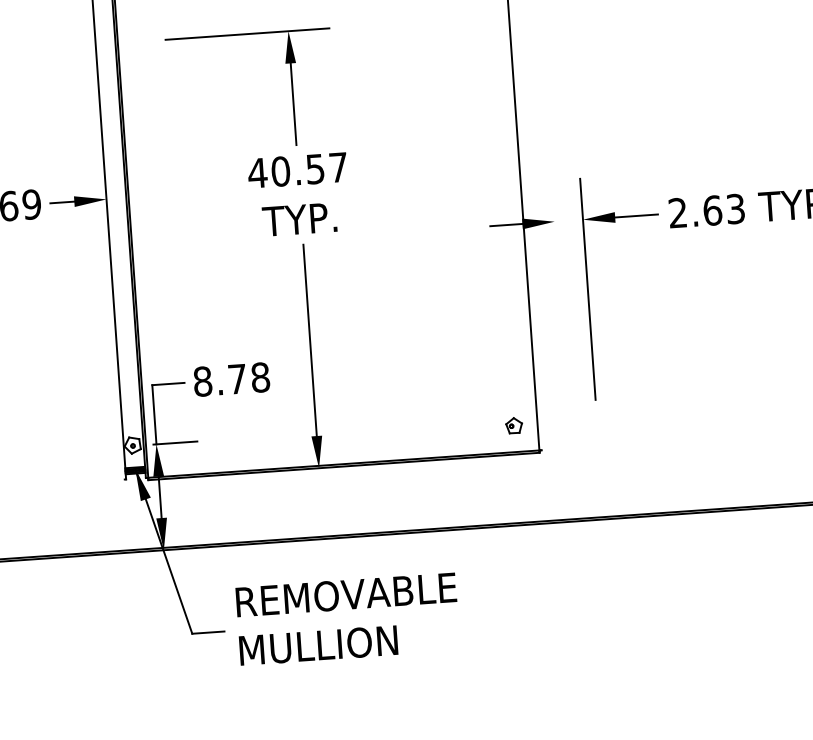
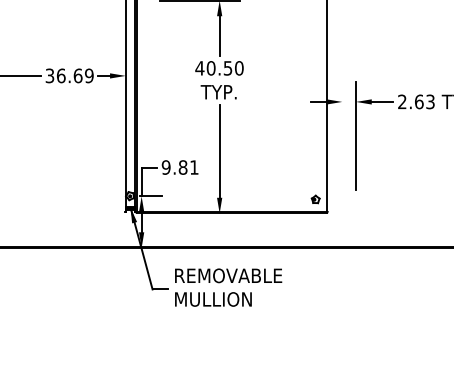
text: (338, 167) -> (239, 68), 40.57 -> 40.50
text: (230, 379) -> (179, 167), 8.78 -> 9.81

